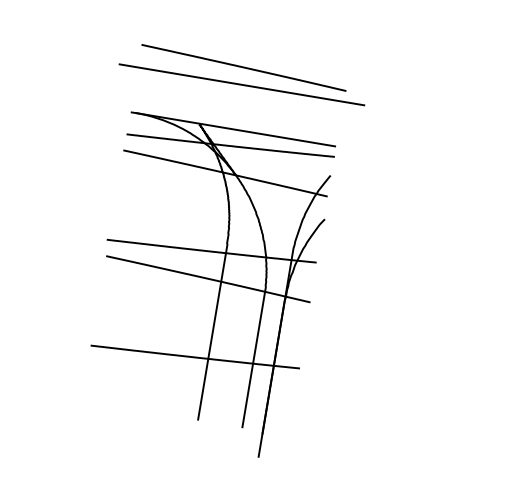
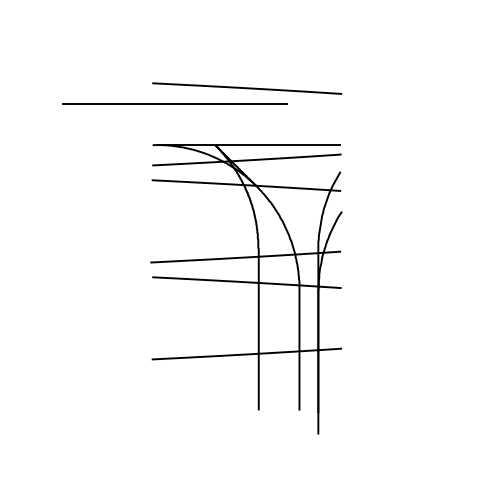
line: (241, 84) -> (174, 103), moved

